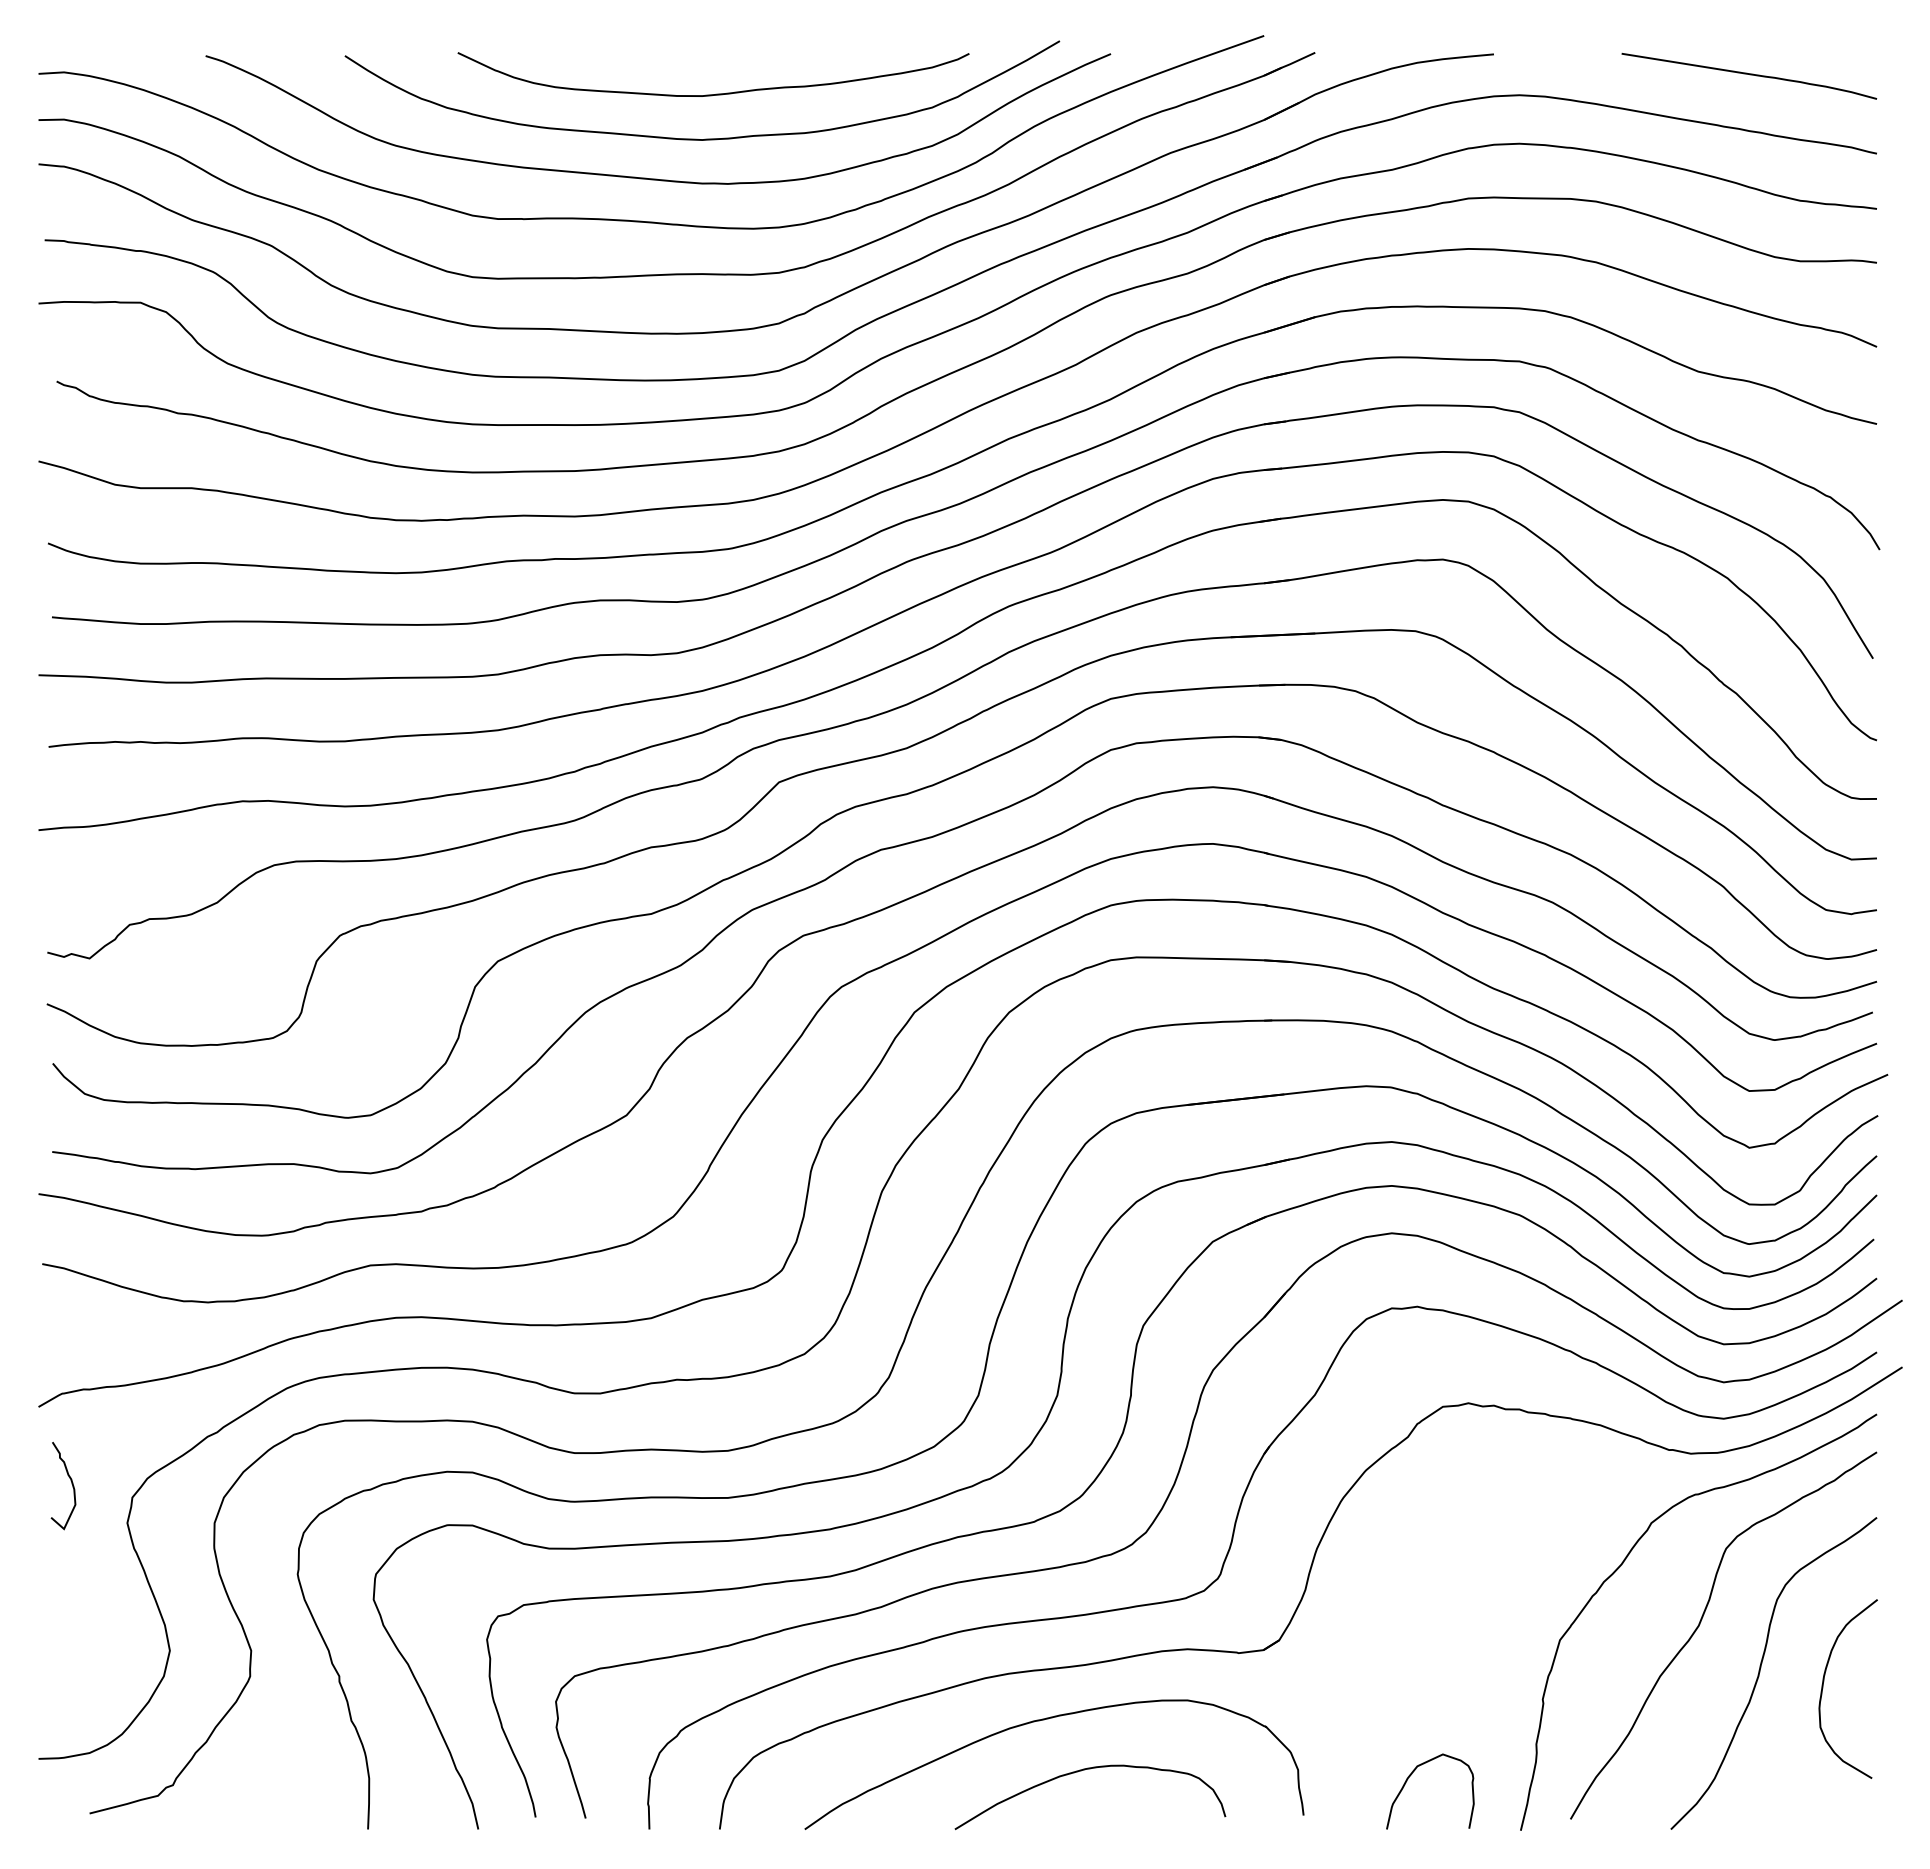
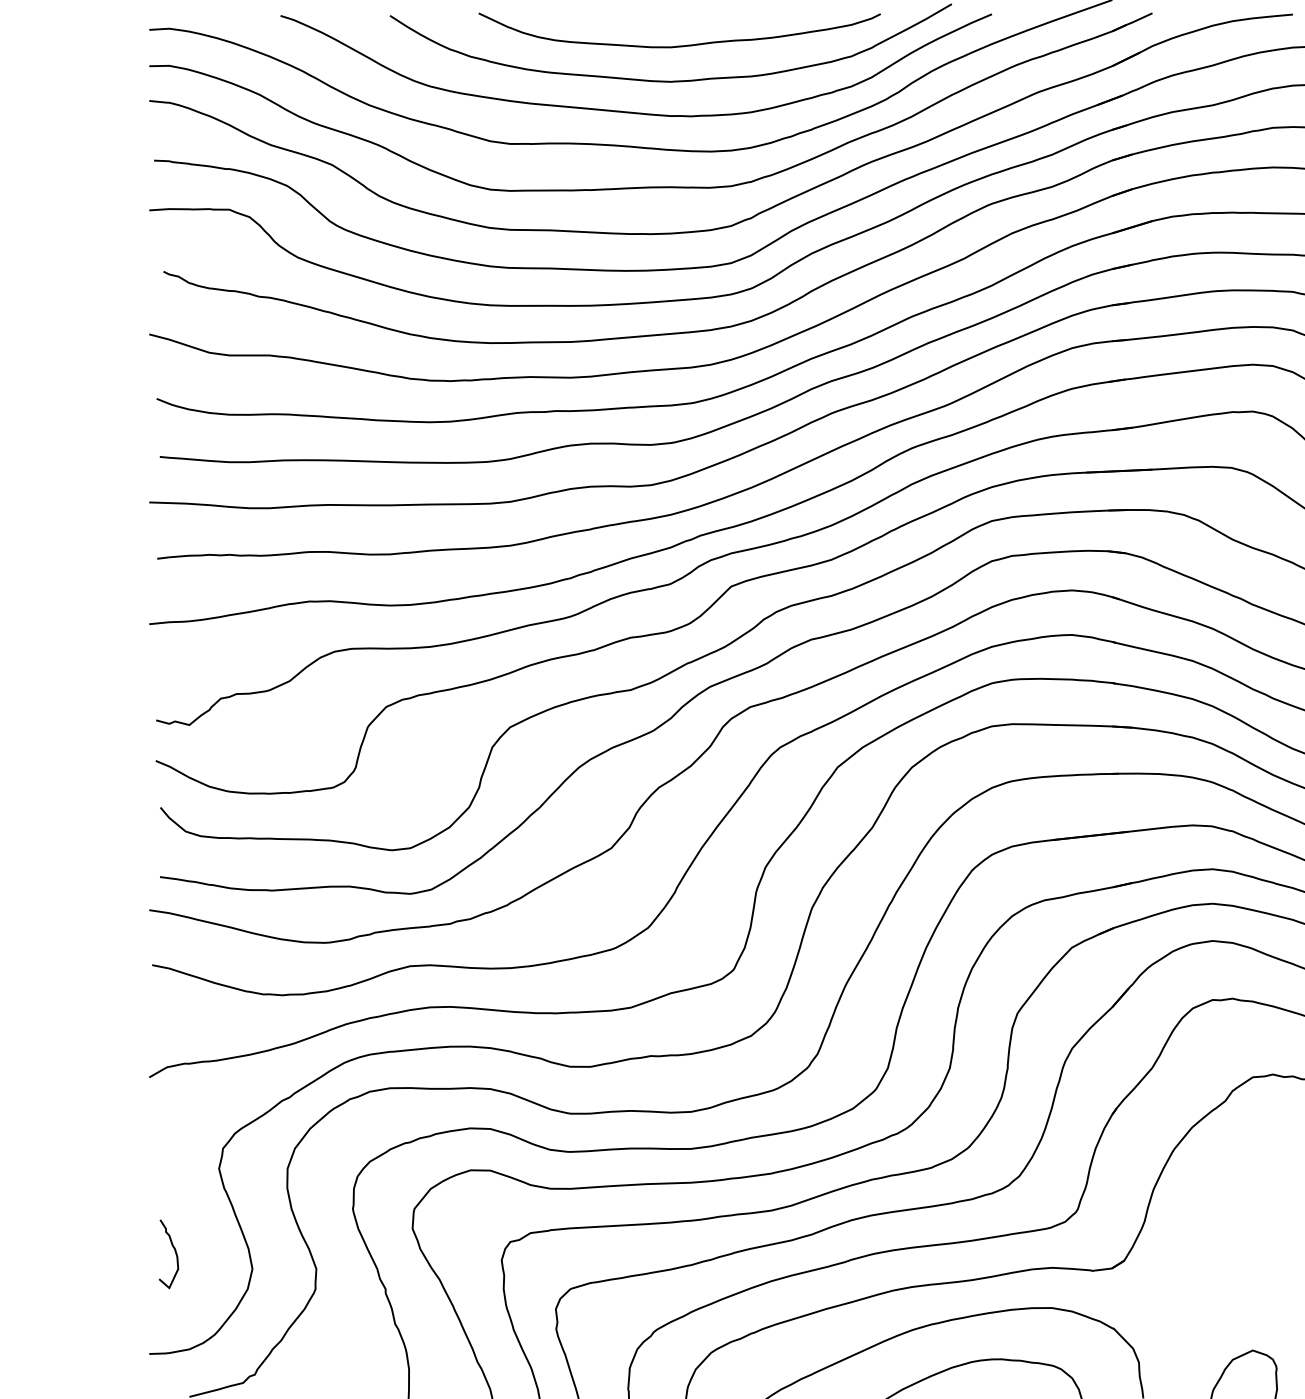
curve: (71, 1484) -> (175, 1253), moved

